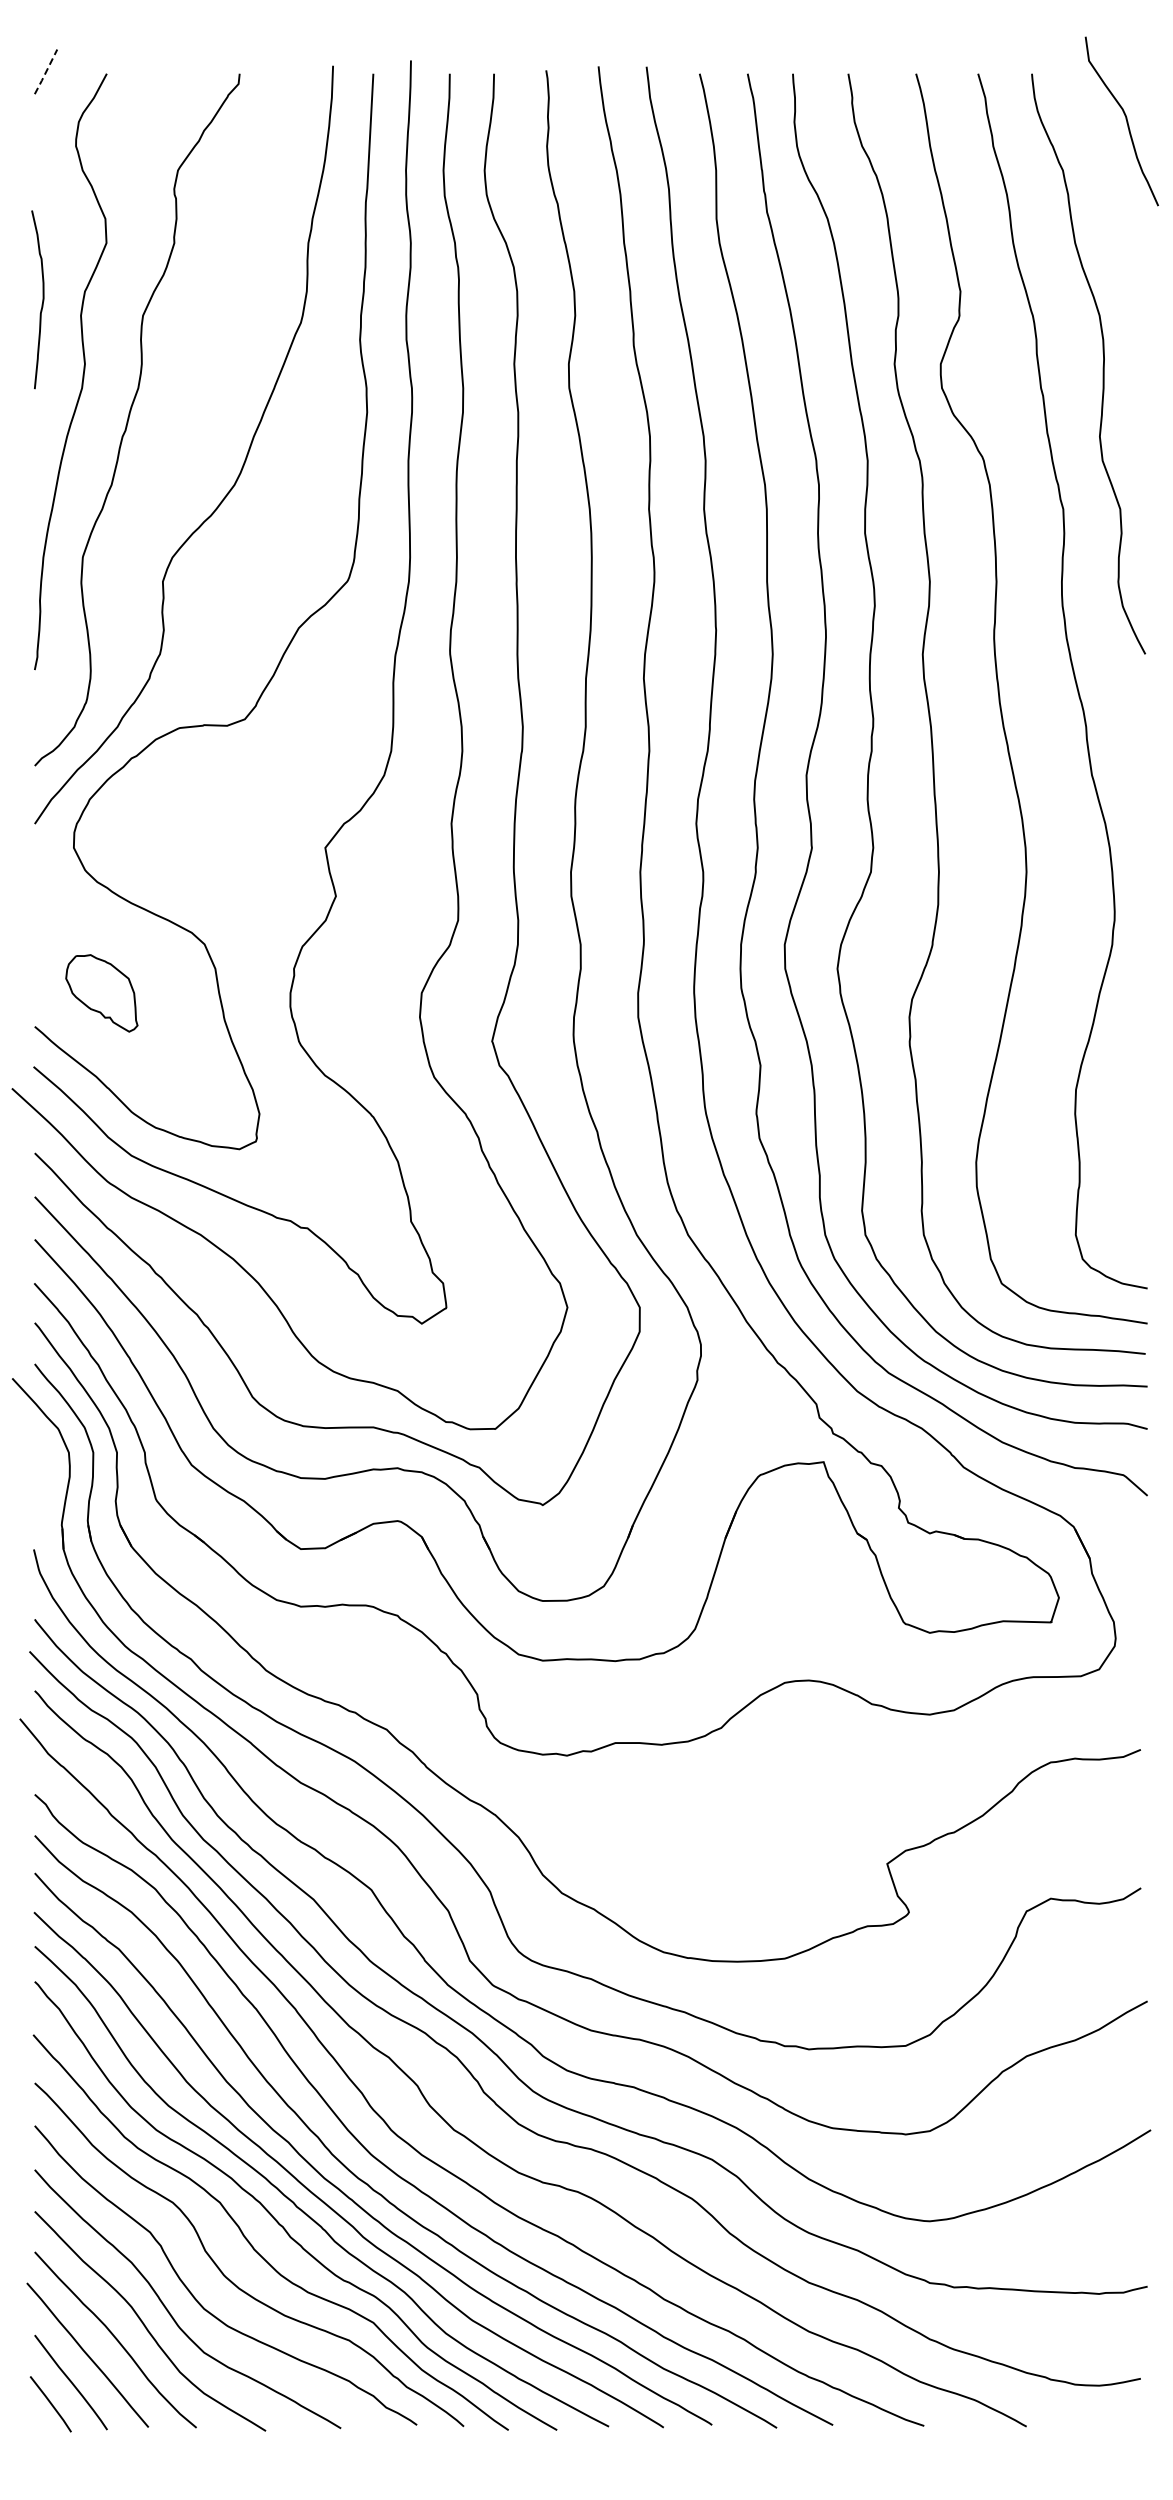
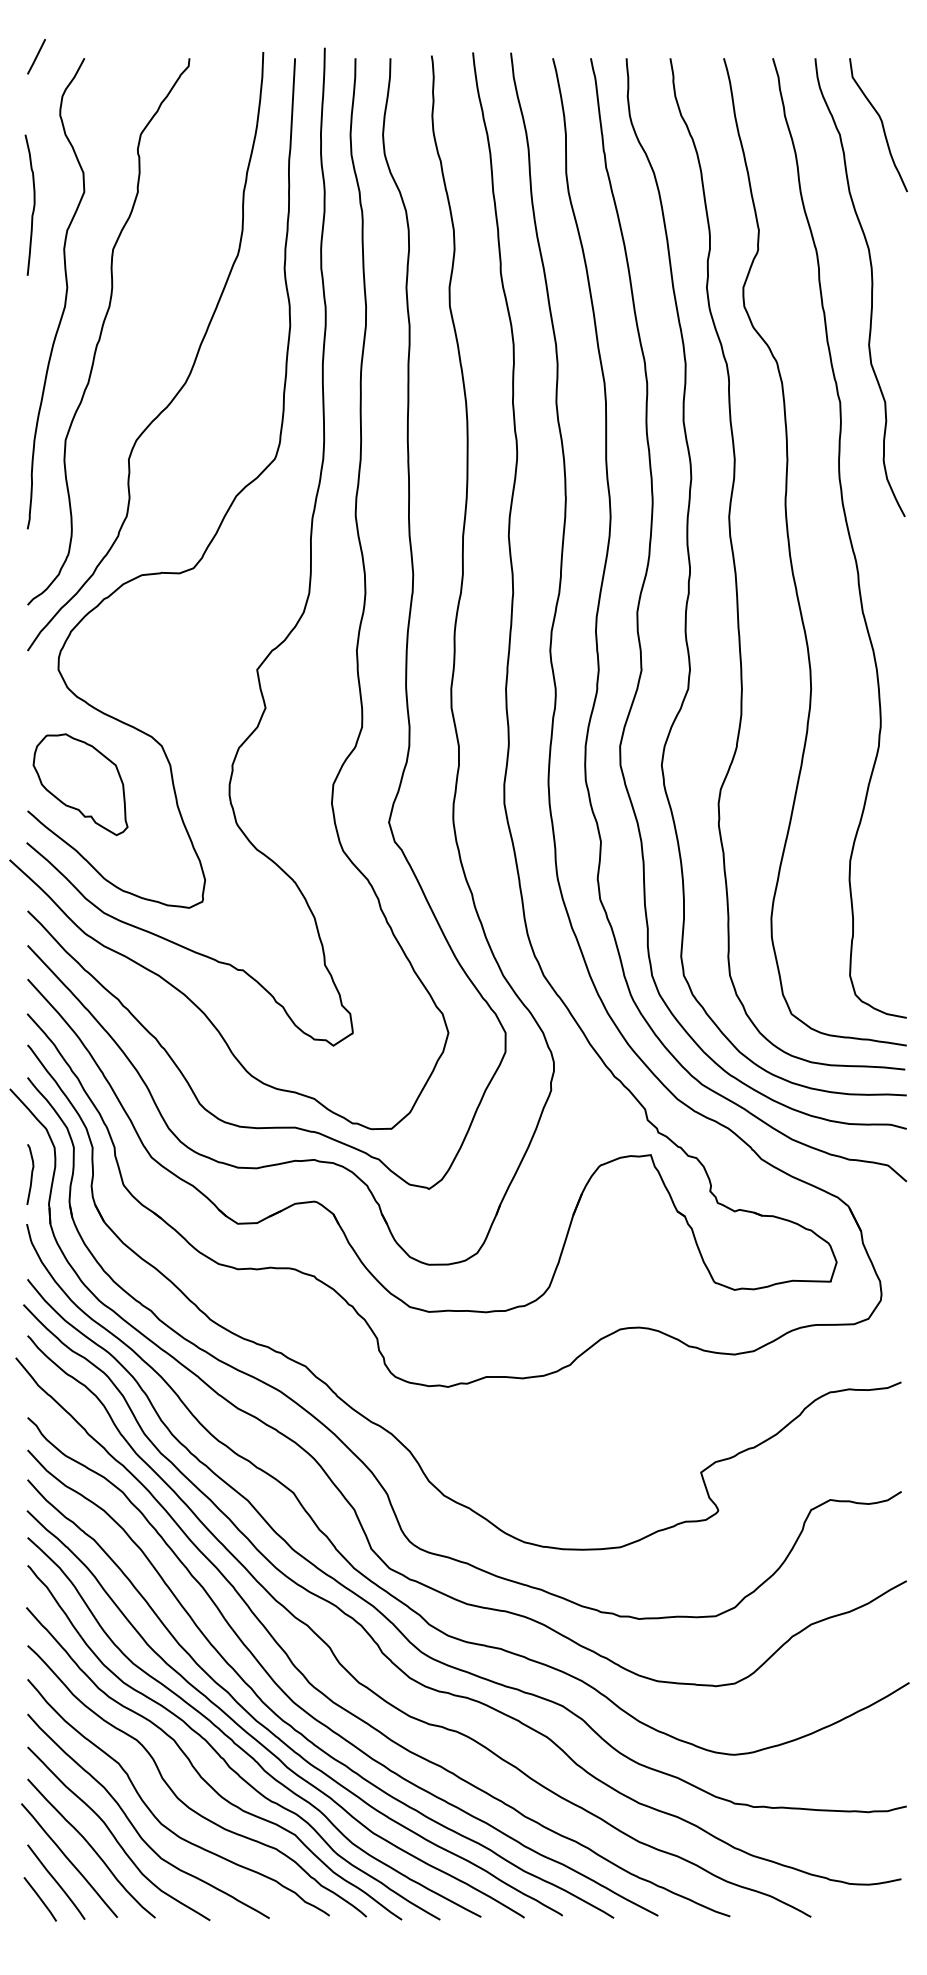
line: (45, 72) -> (36, 57), dashed -> solid
curve: (1125, 119) -> (881, 123), moved
curve: (42, 299) -> (33, 205), moved
part: (101, 993) -> (80, 784), size x1.67
curve: (39, 1486) -> (31, 1174), added

